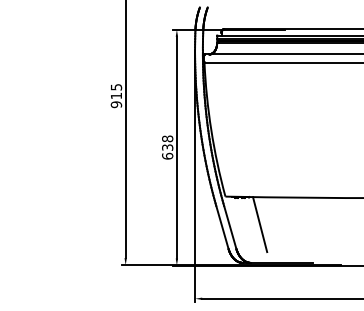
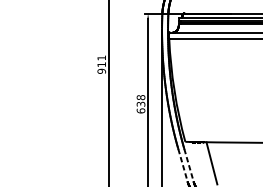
text: (116, 87) -> (101, 58), 915 -> 911
line: (222, 227) -> (183, 165), solid -> dashed
line: (230, 227) -> (189, 165), solid -> dashed

